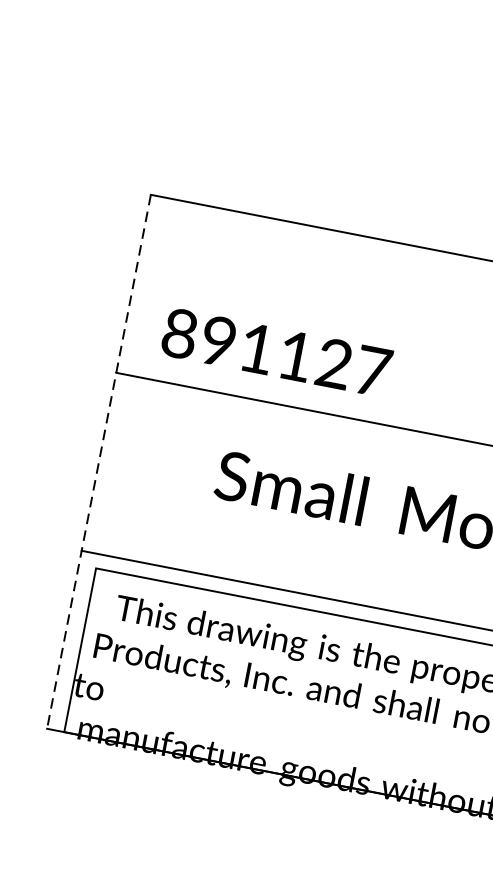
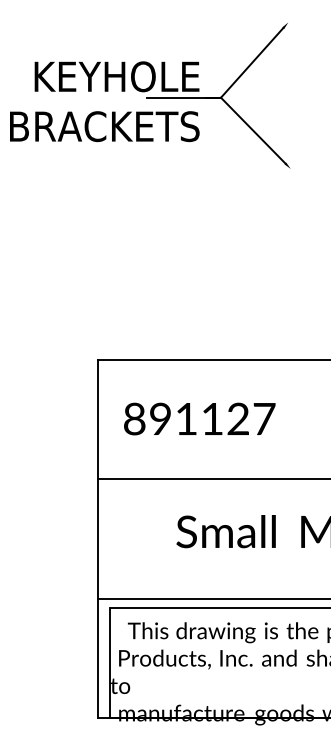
text: (276, 351) -> (199, 418), moved
line: (99, 462) -> (98, 539), dashed -> solid

